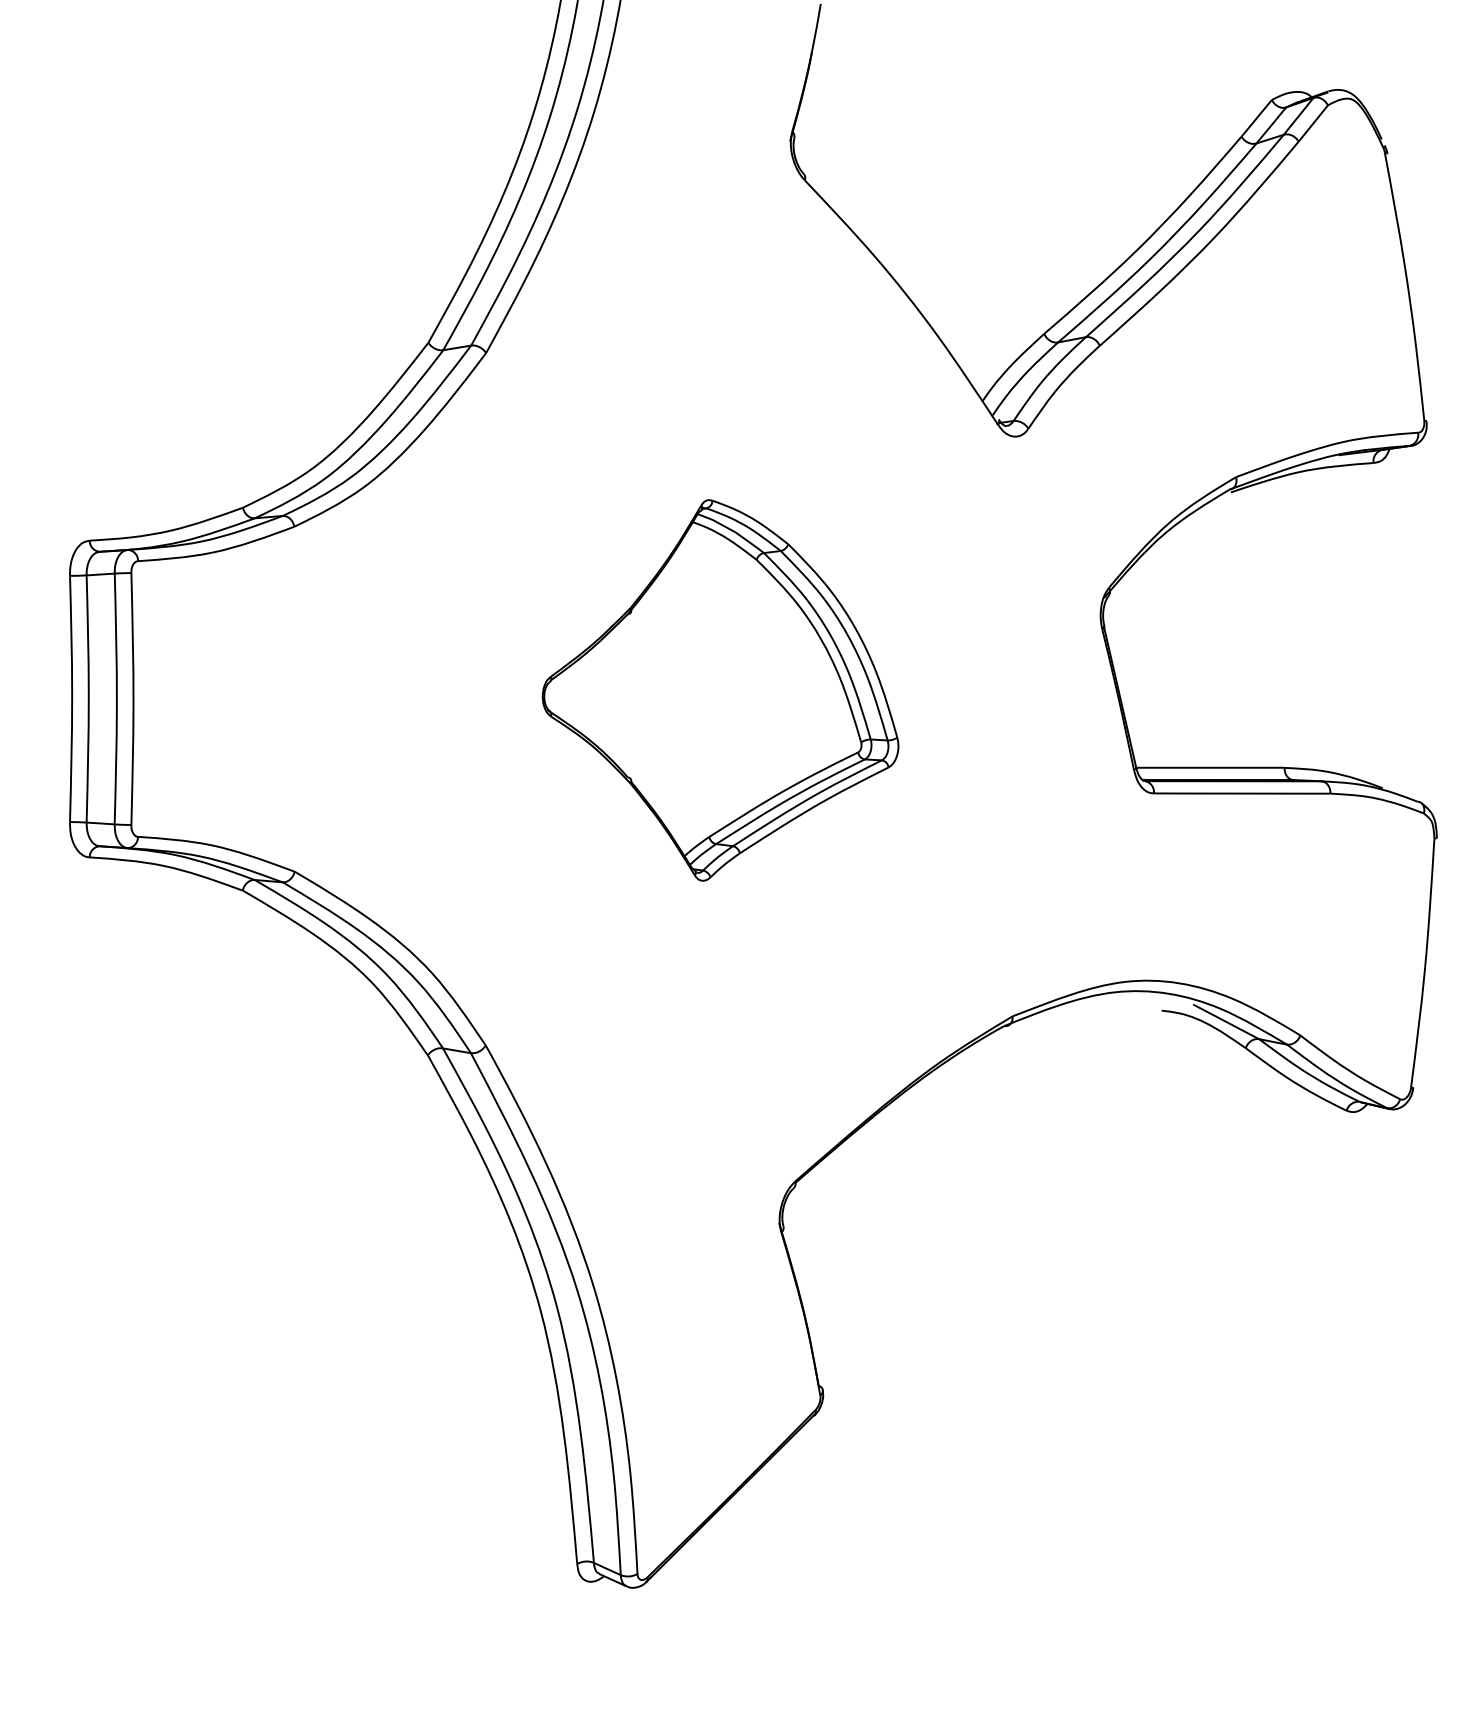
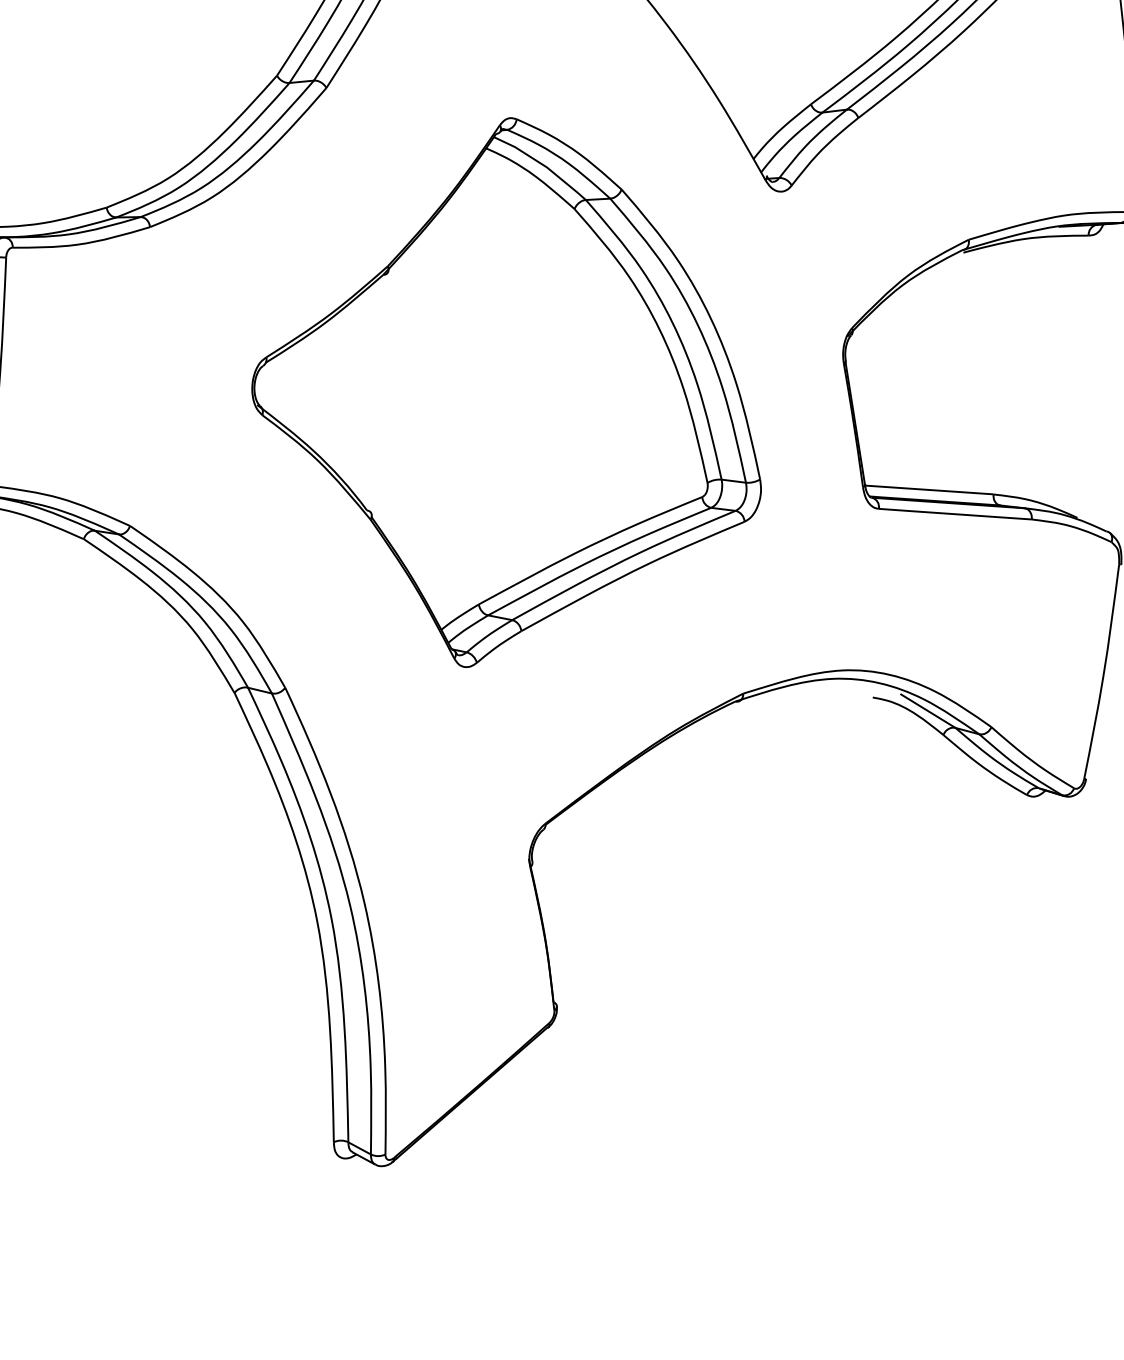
part: (720, 690) -> (509, 394), size x1.67

